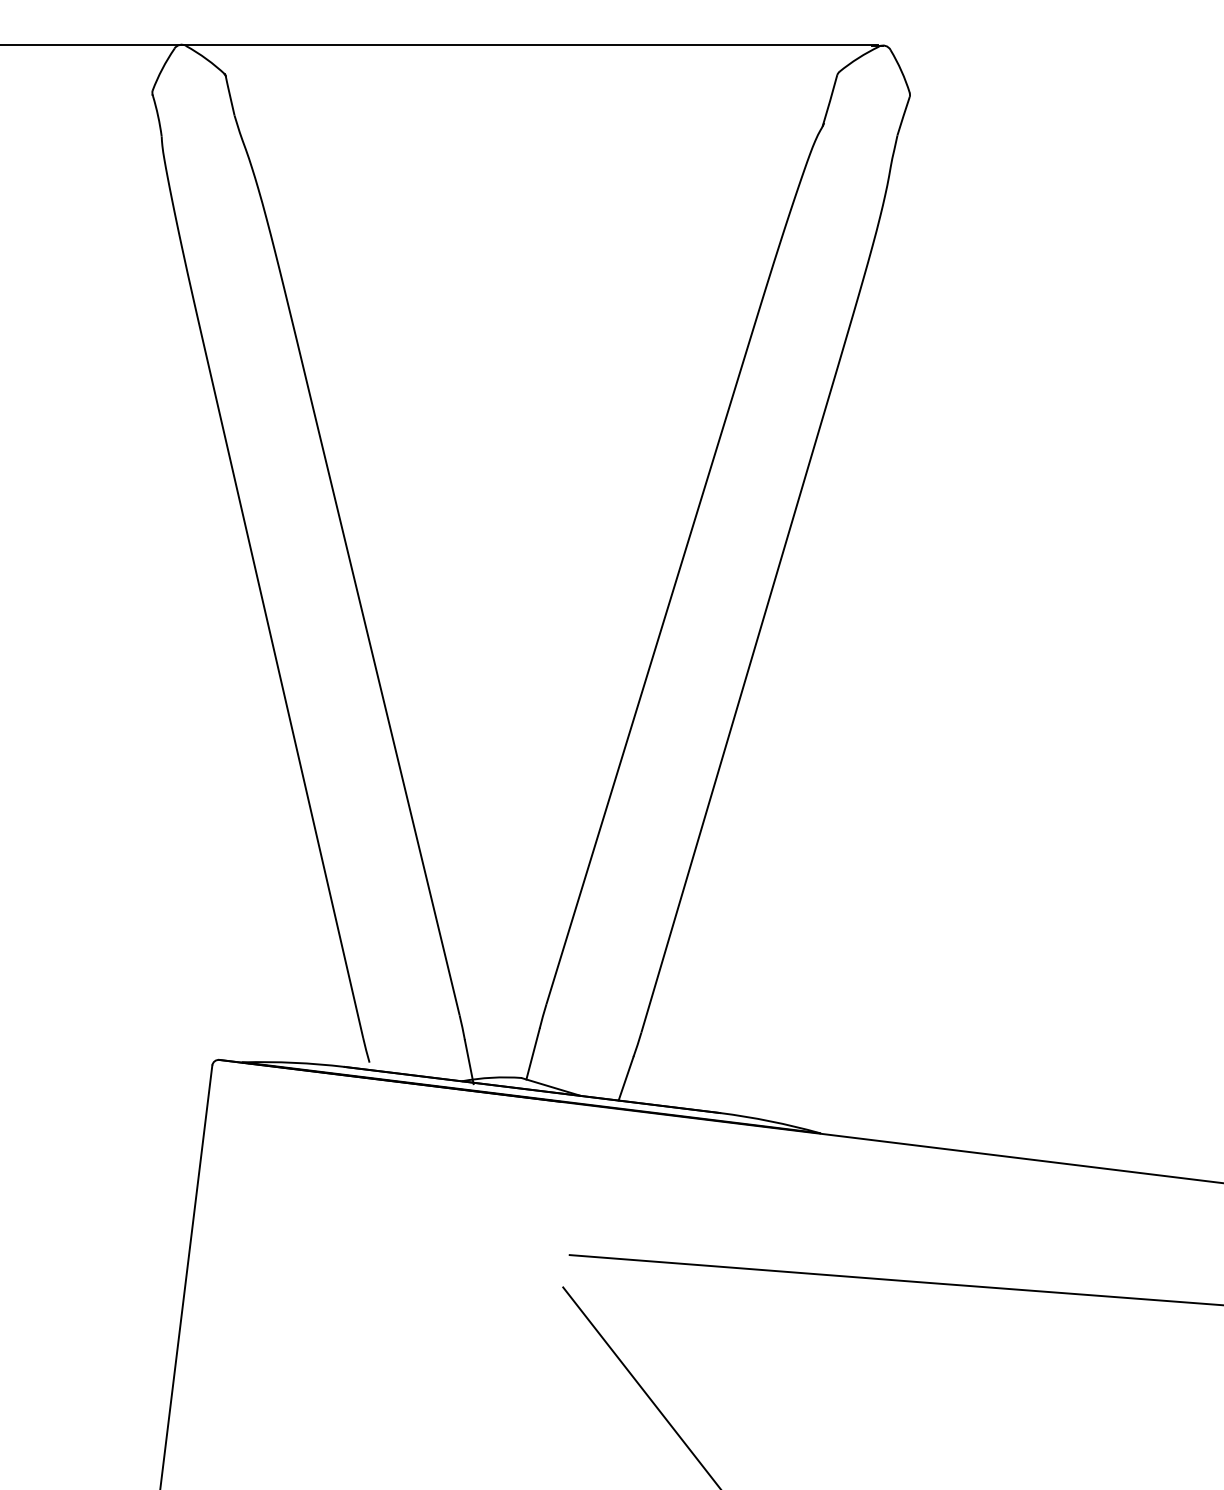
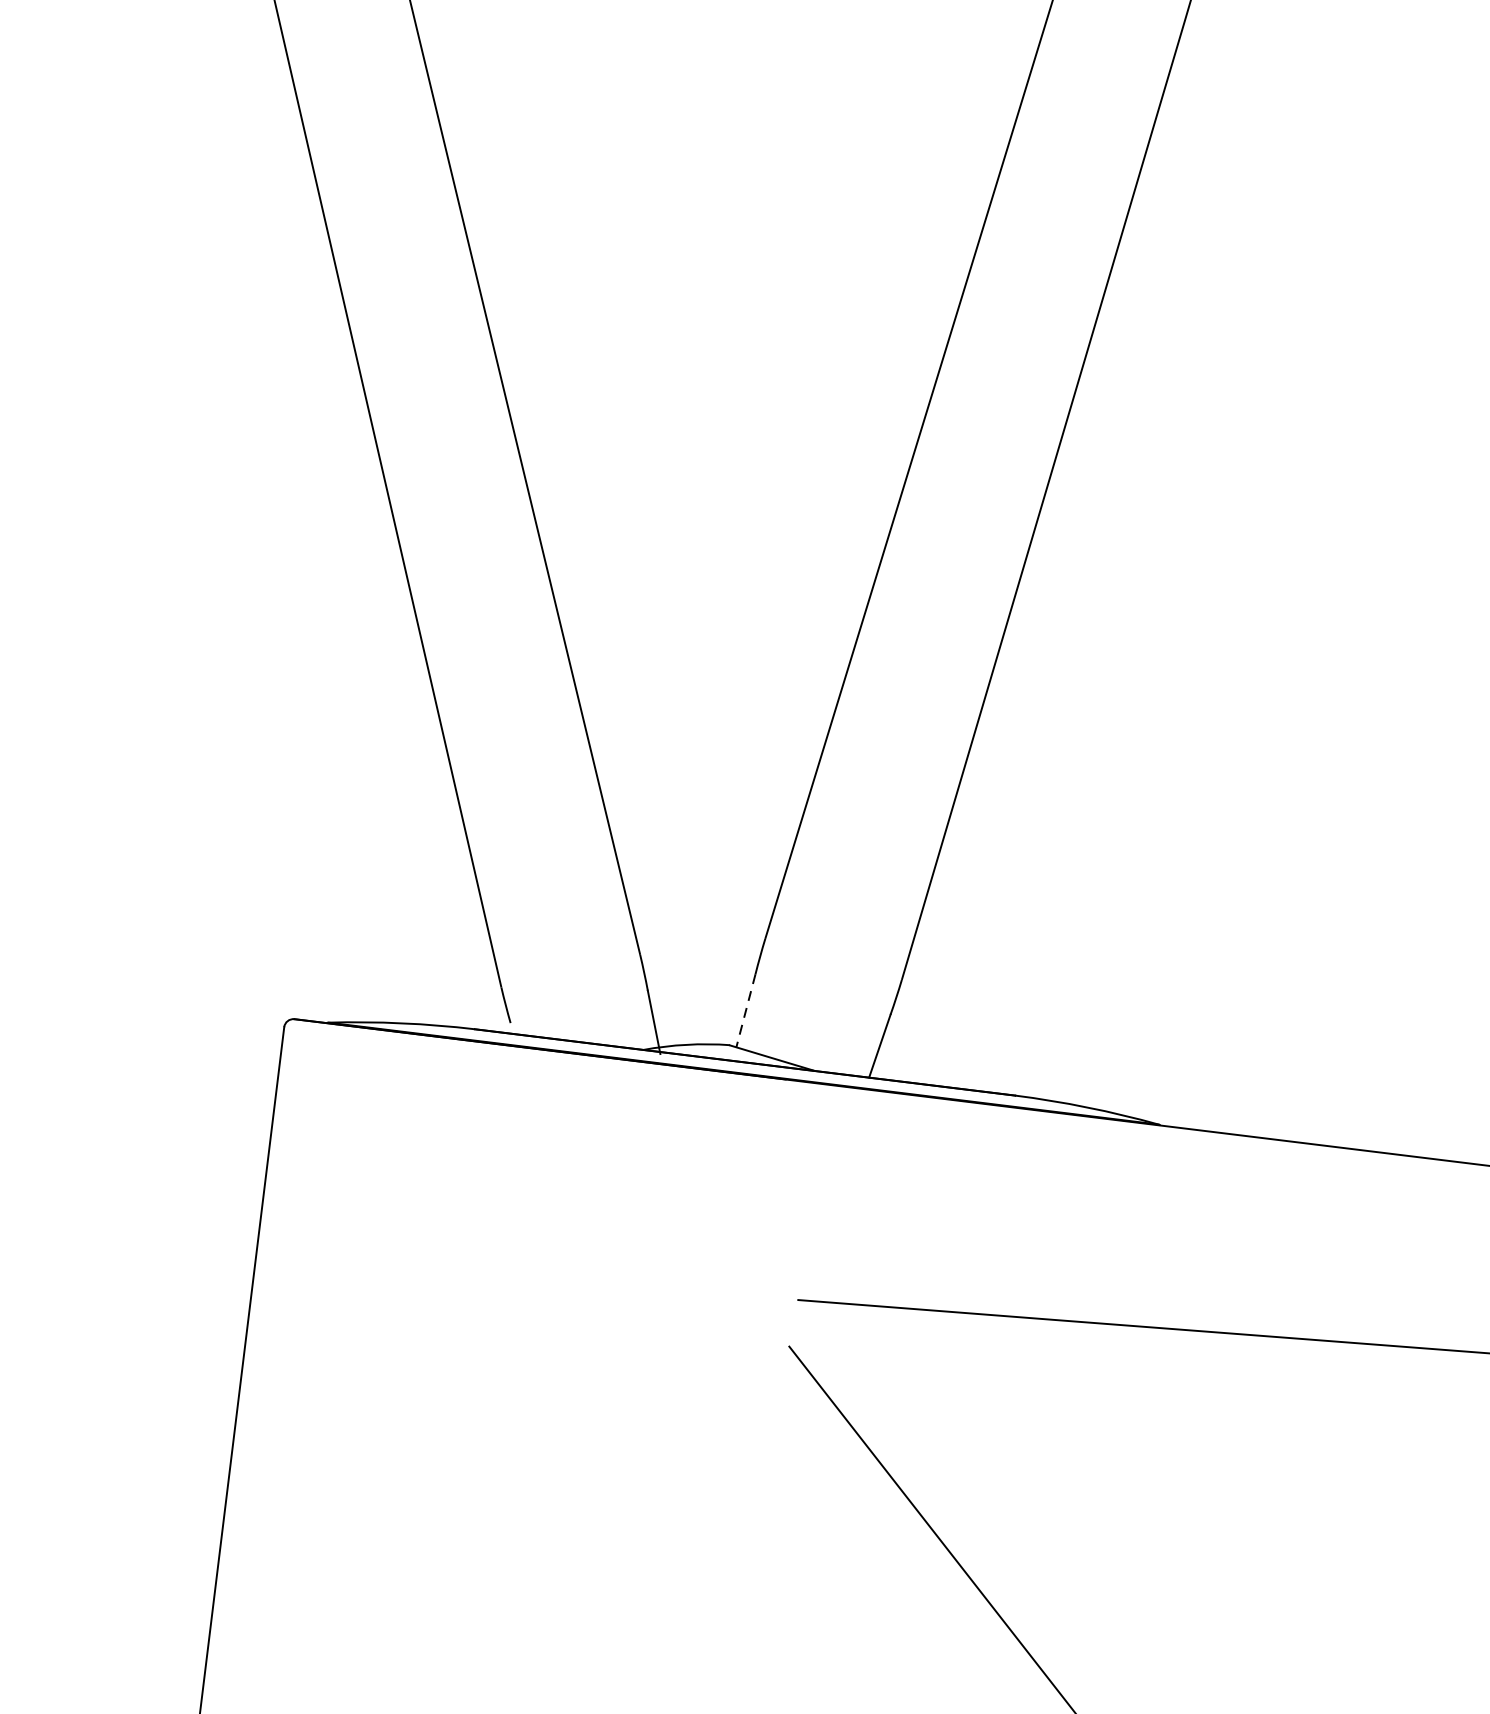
line: (532, 1054) -> (745, 1011), solid -> dashed

